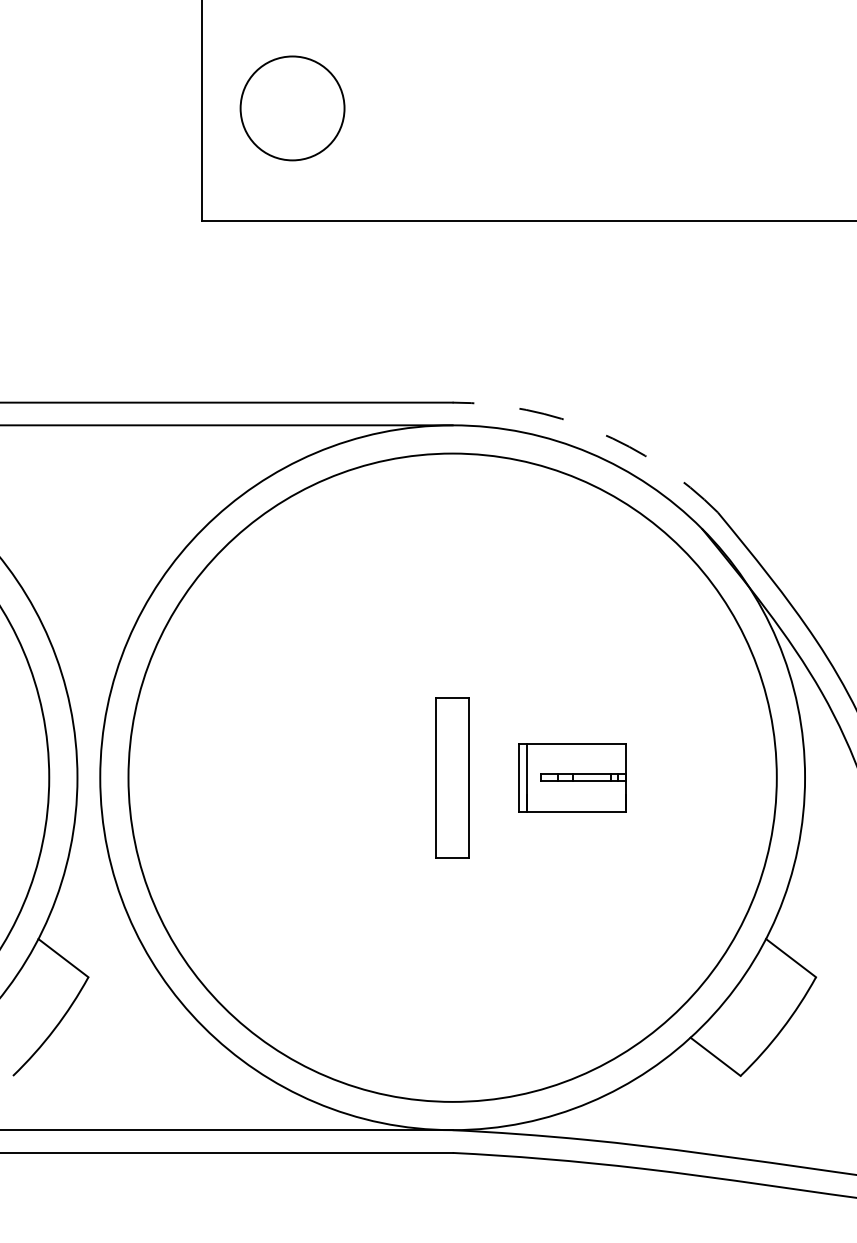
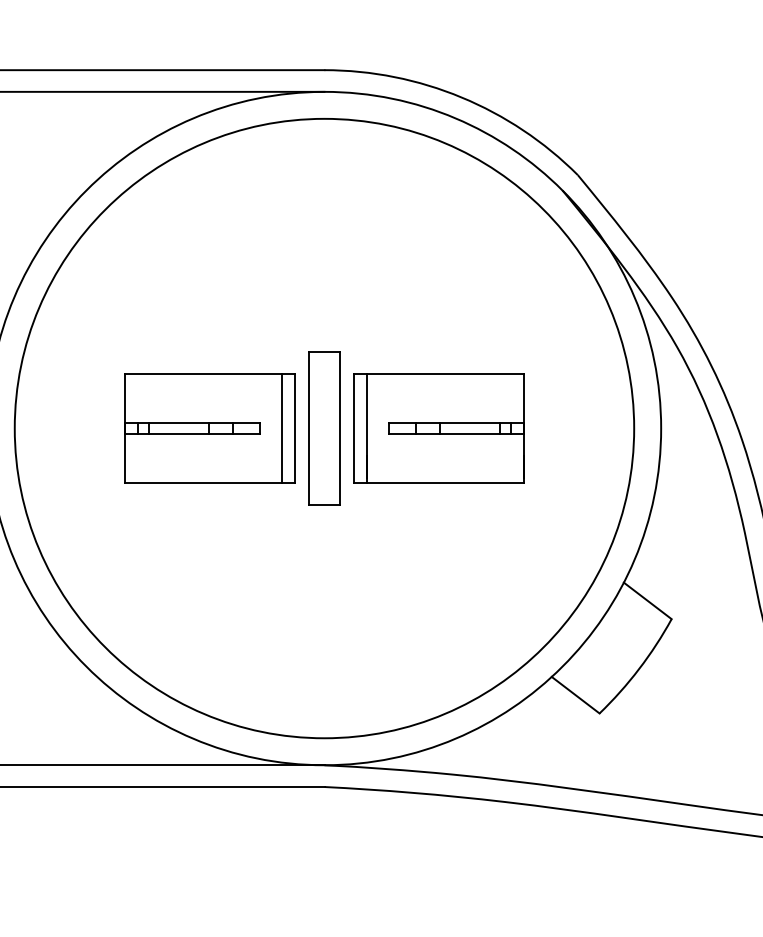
arc: (596, 431) -> (461, 97), dashed -> solid
part: (332, 777) -> (209, 428), added
part: (572, 777) -> (438, 428), size x1.67

